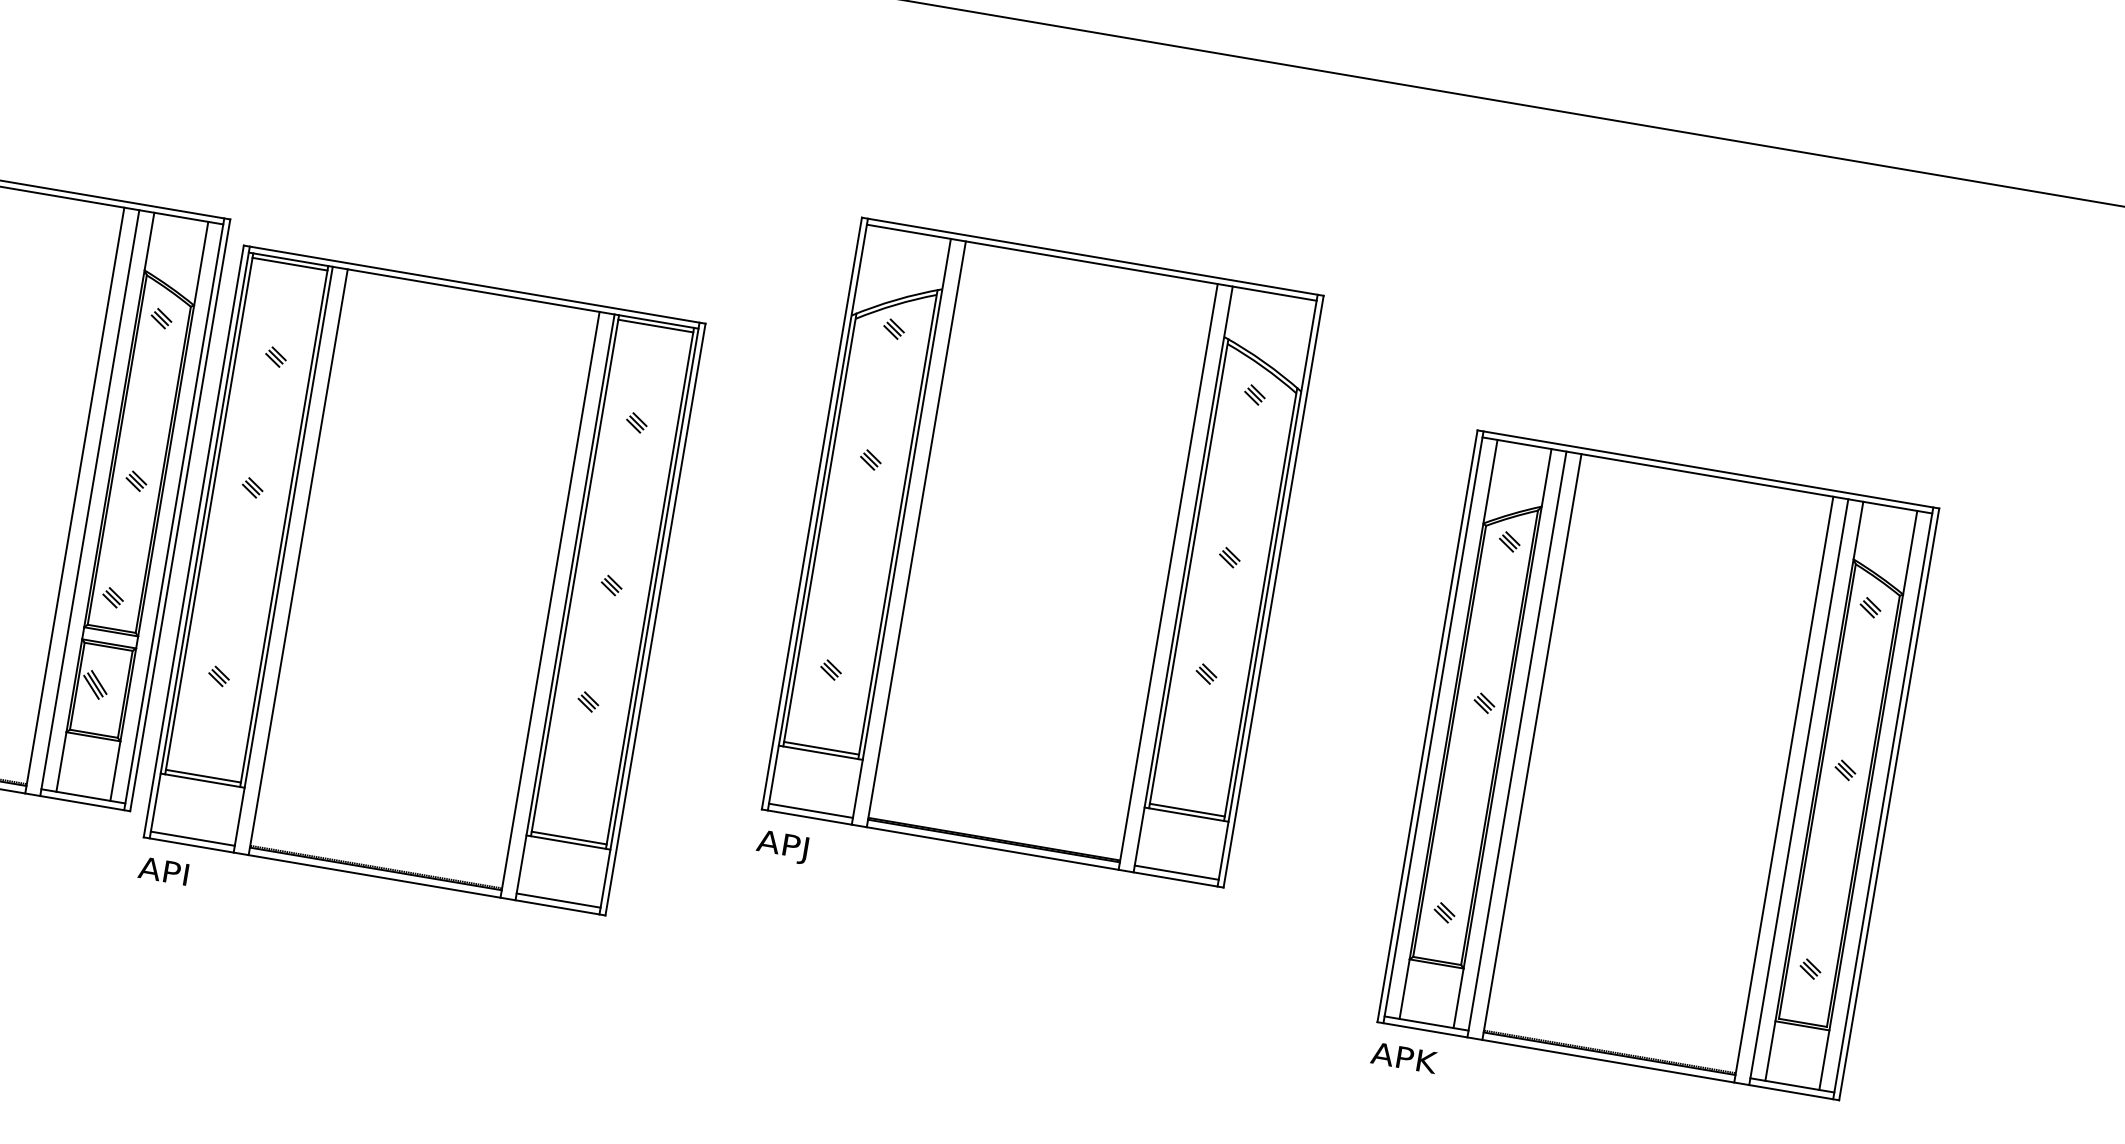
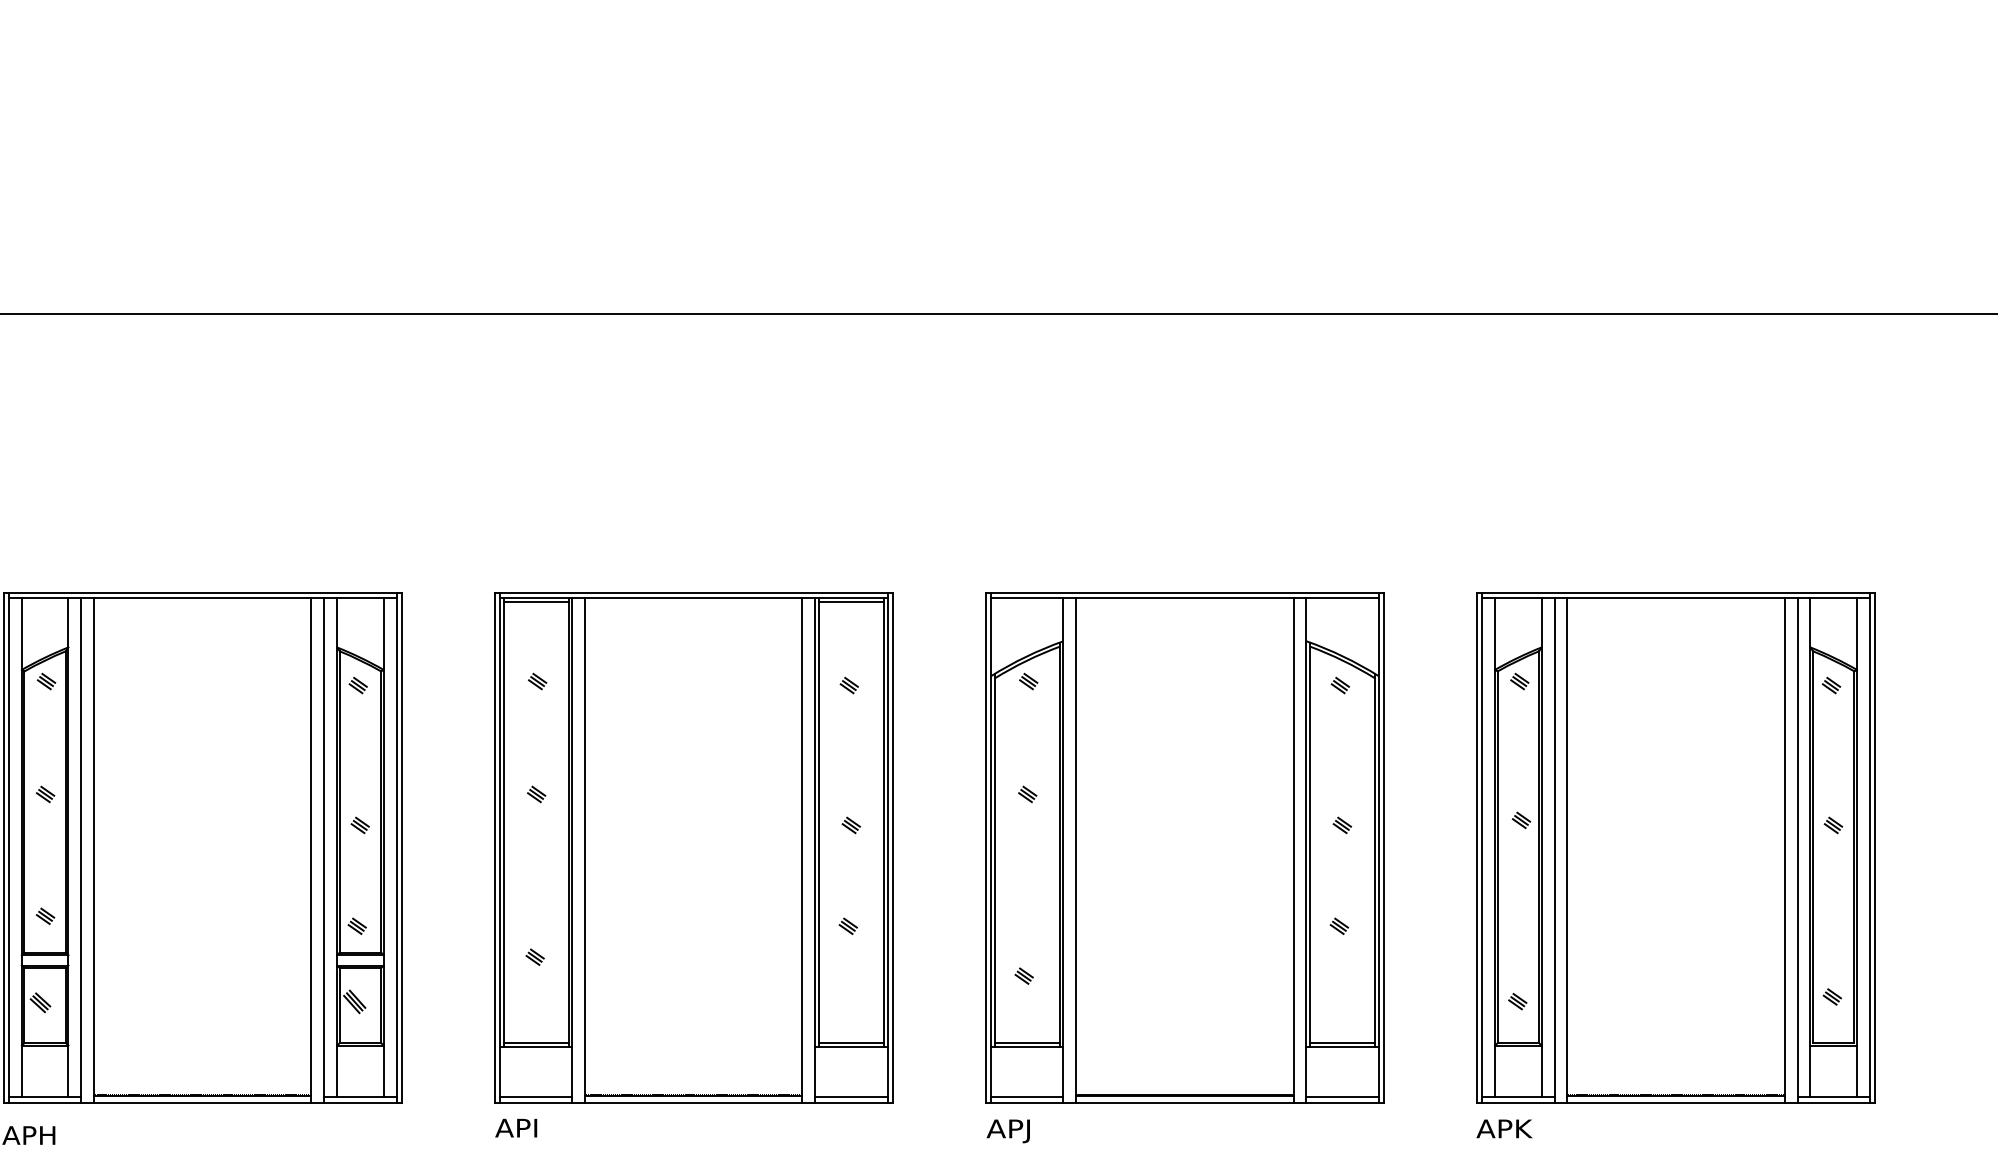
part: (1038, 575) -> (1184, 867), moved
part: (420, 599) -> (693, 864), moved

